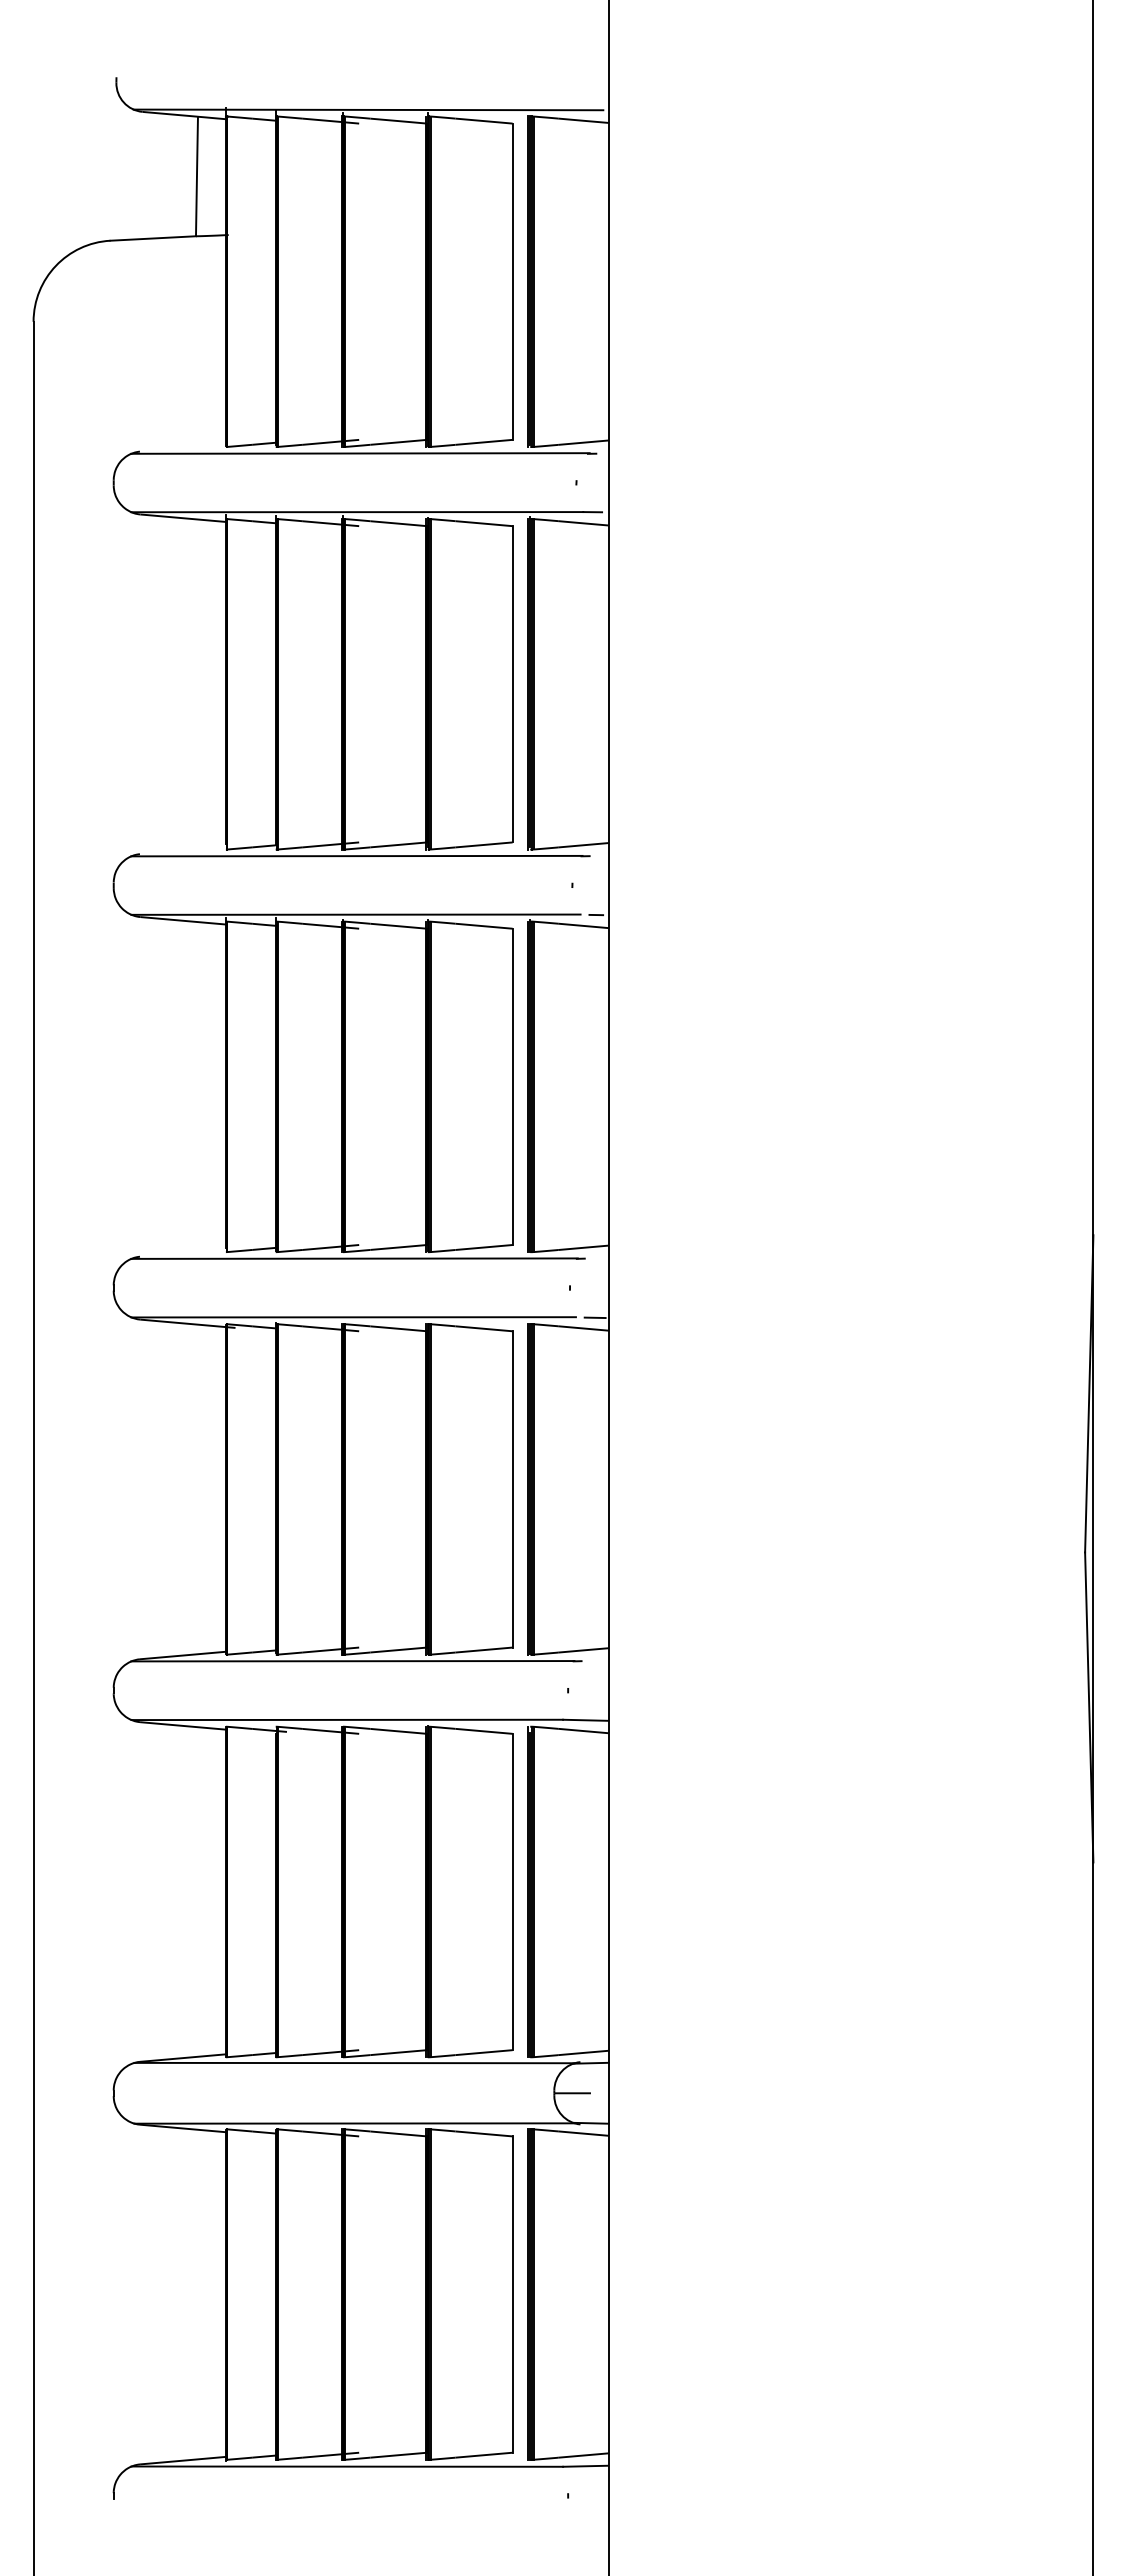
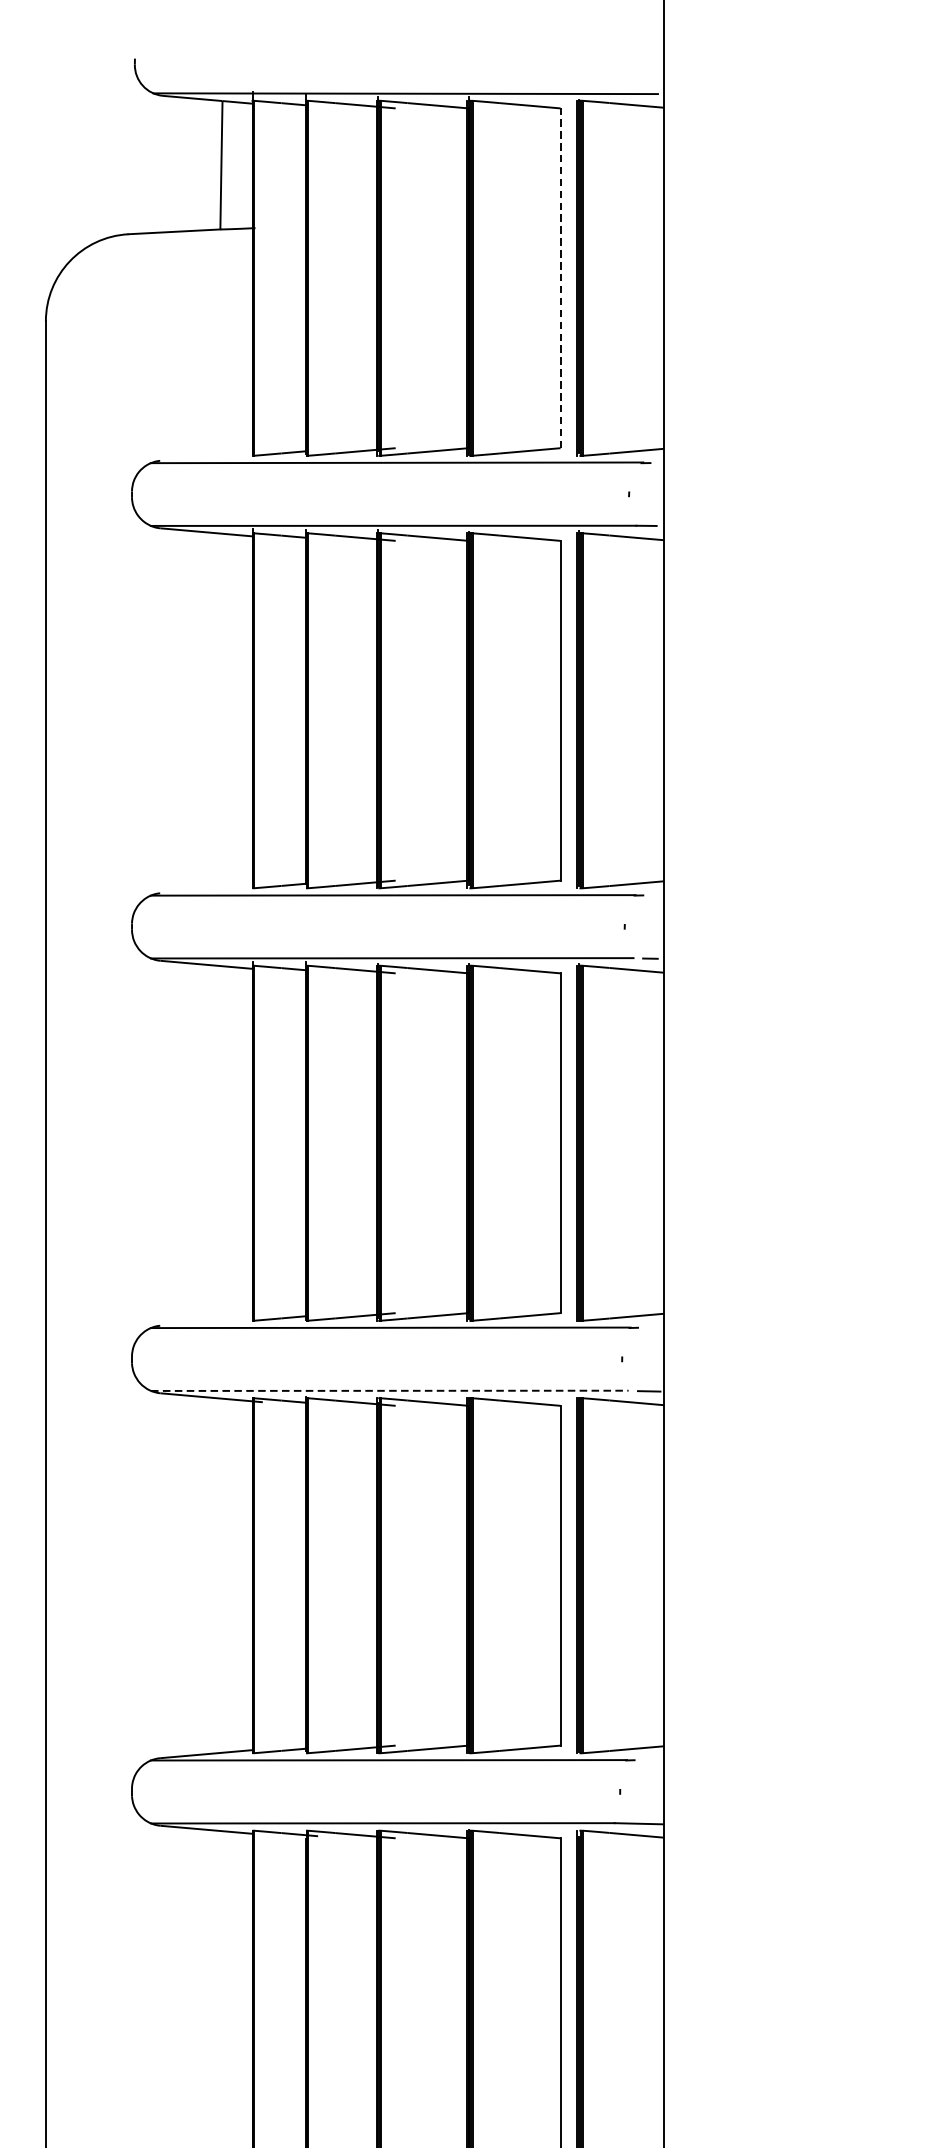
line: (512, 281) -> (560, 278), solid -> dashed
line: (354, 1317) -> (390, 1391), solid -> dashed

